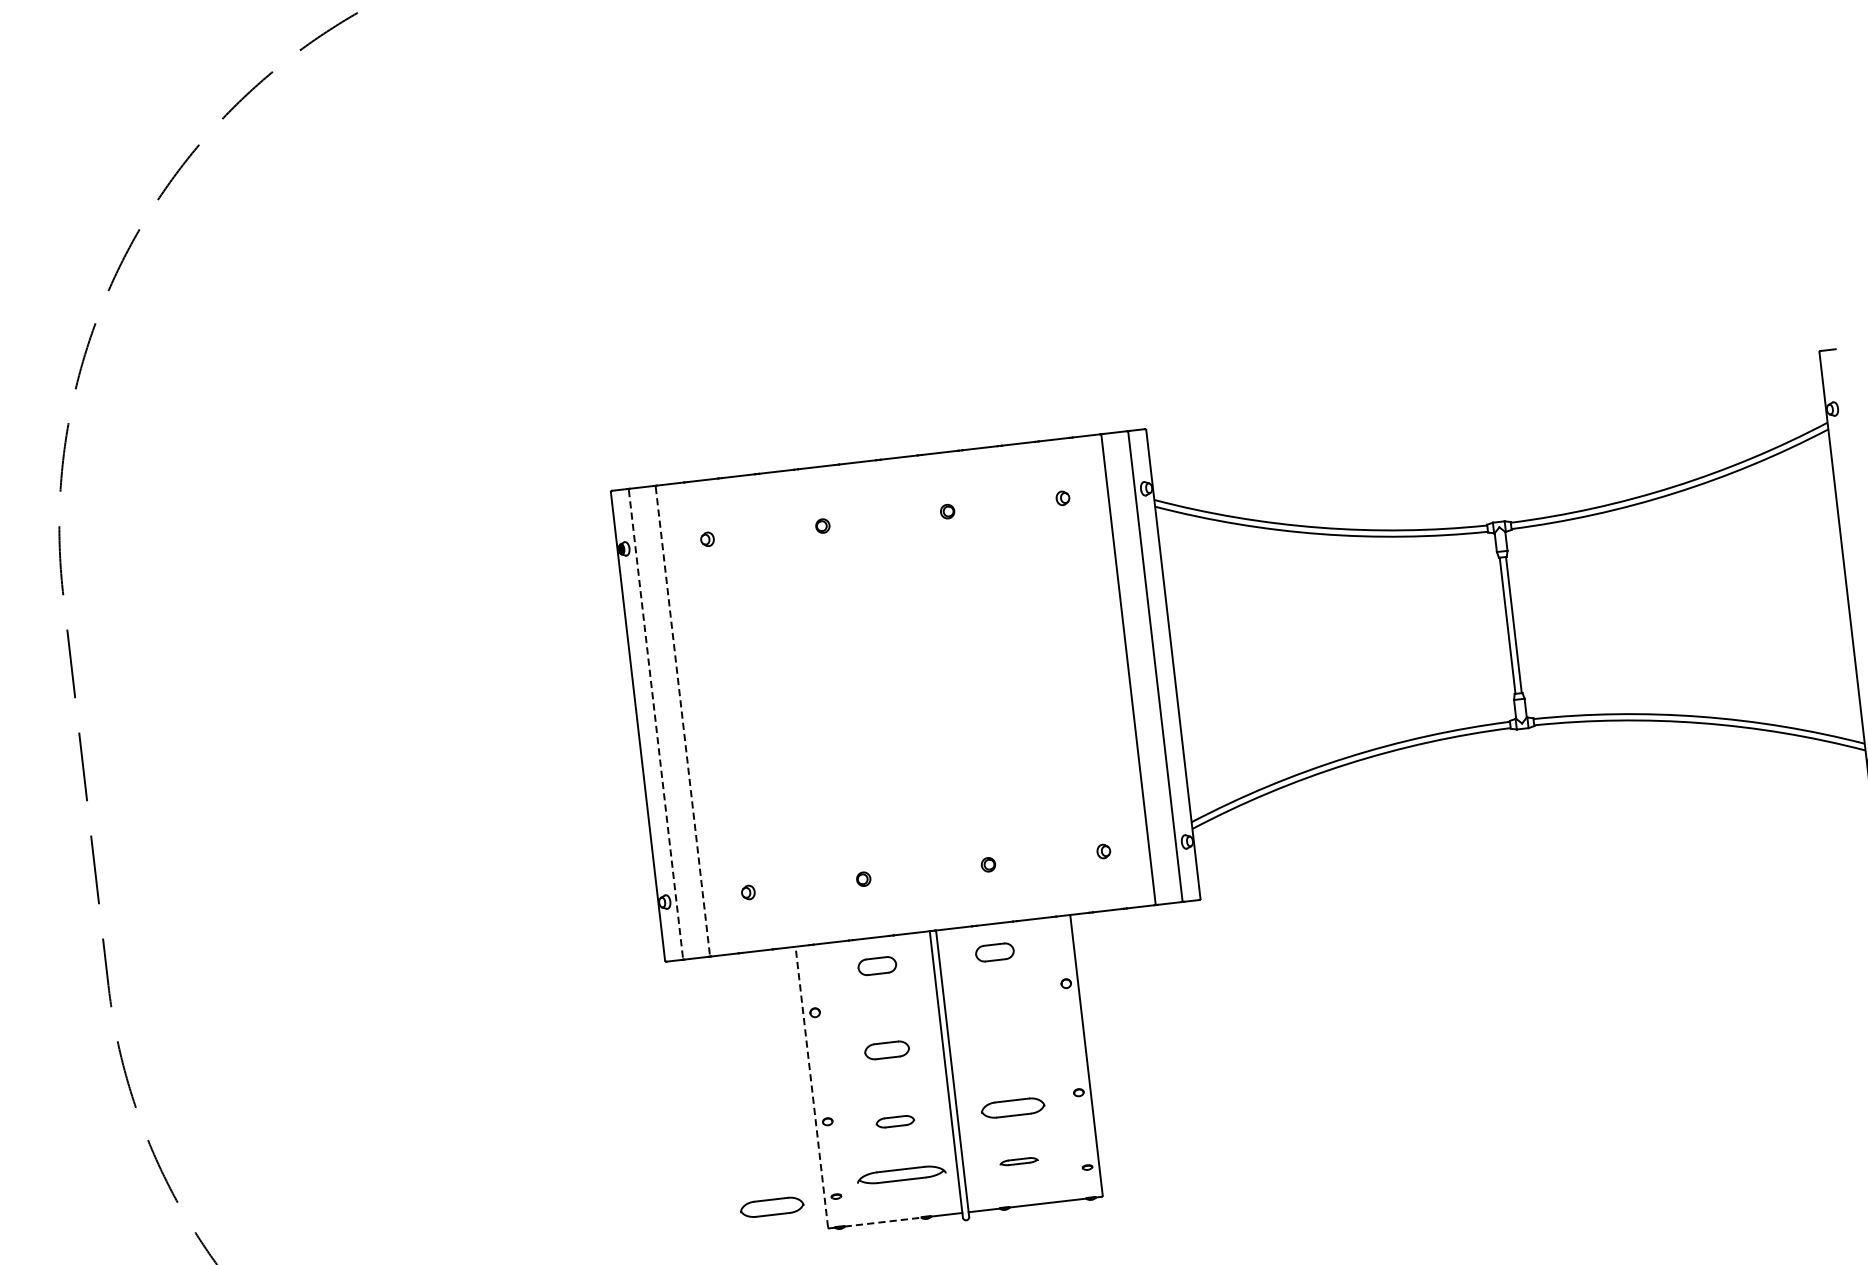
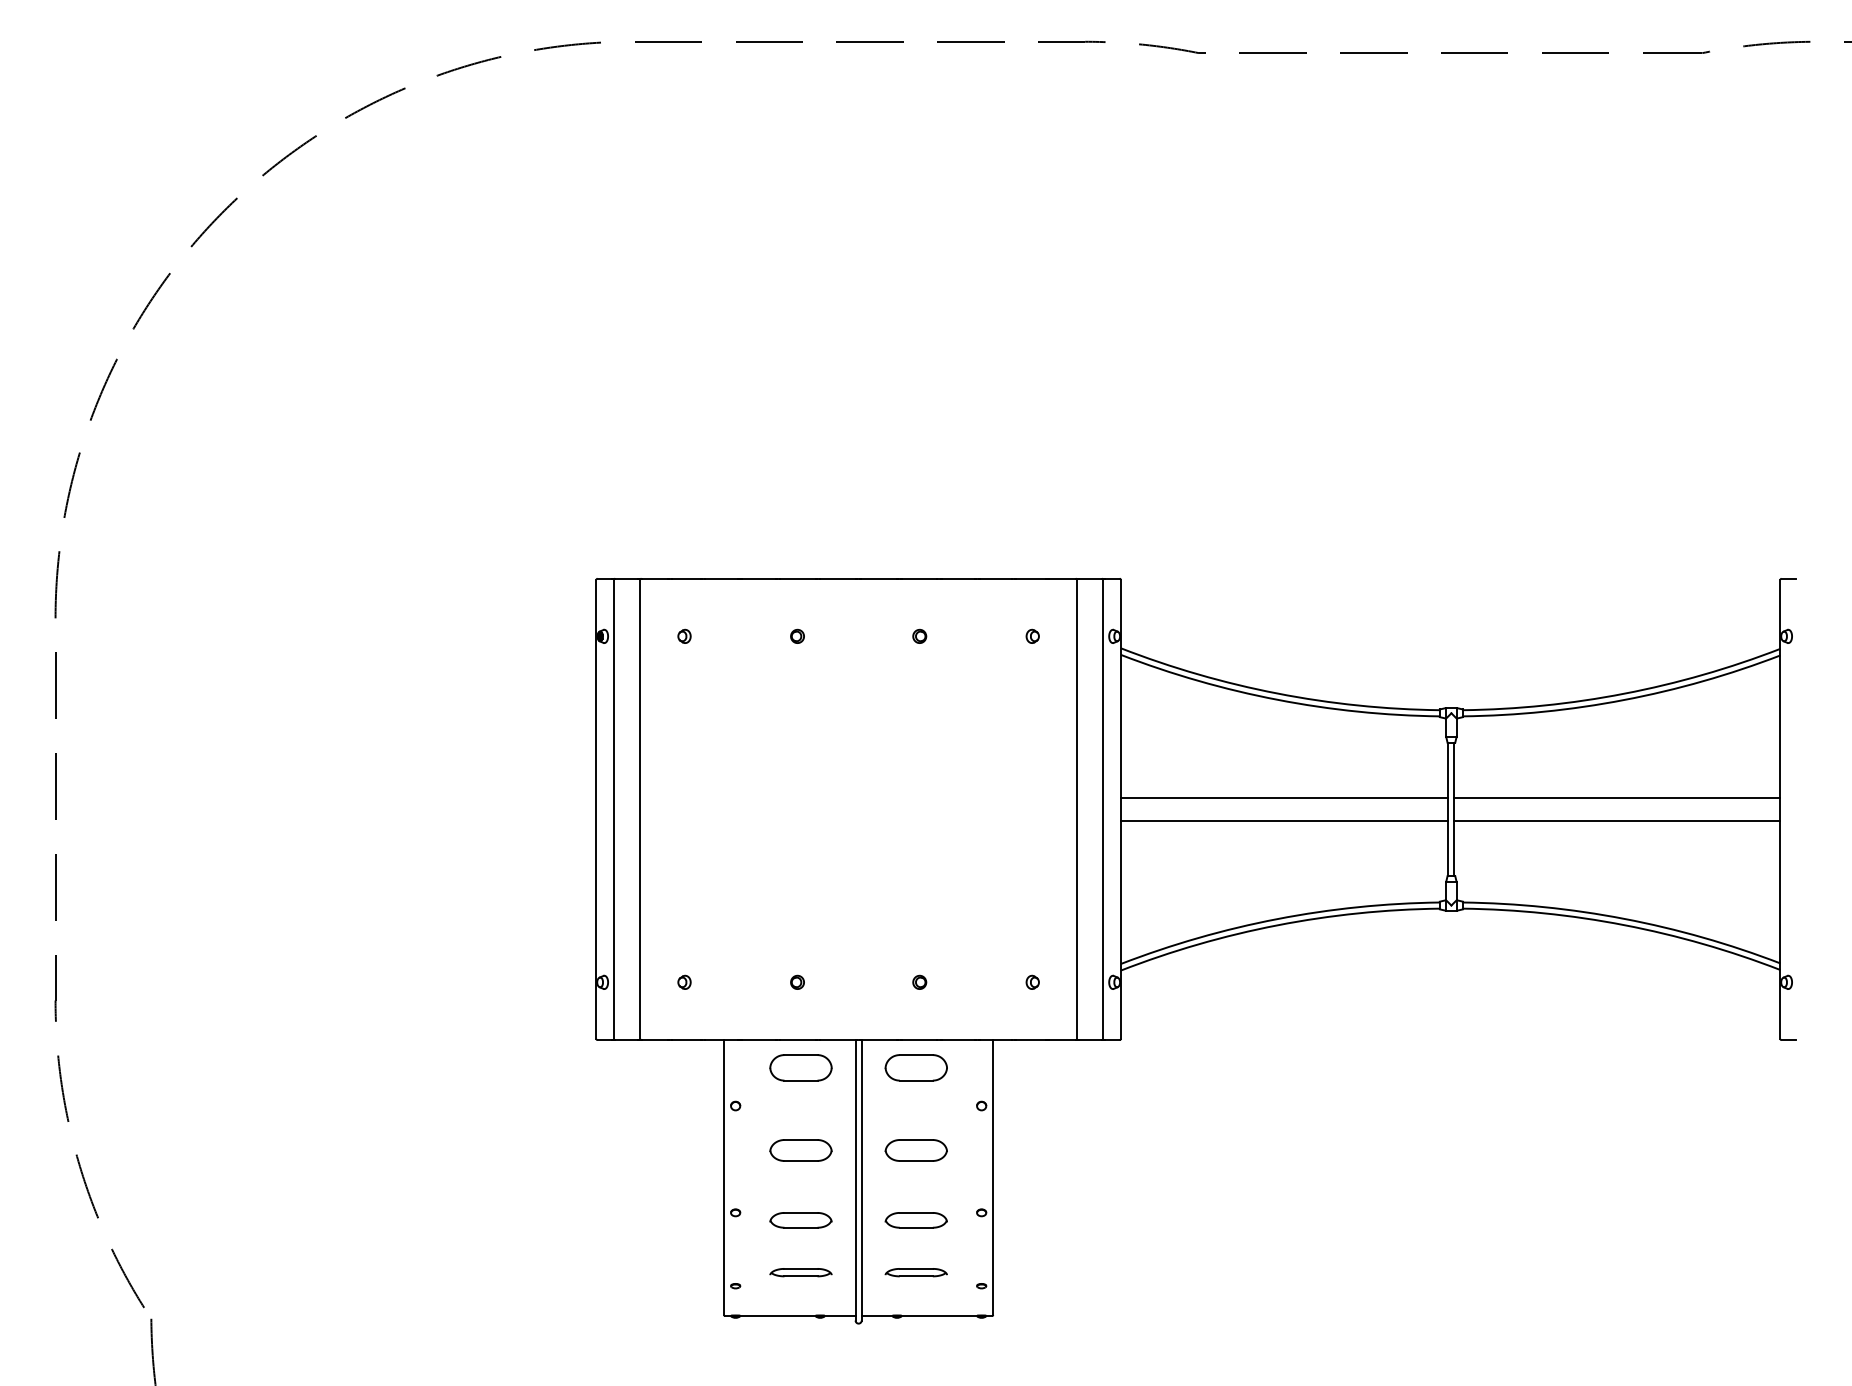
line: (1678, 593) -> (1617, 797), added
line: (1681, 618) -> (1617, 821), added
line: (1338, 632) -> (1284, 797), added
line: (1341, 657) -> (1284, 821), added
line: (682, 721) -> (640, 809), dashed -> solid
line: (656, 724) -> (614, 809), dashed -> solid
part: (994, 952) -> (915, 1067), size x1.67
part: (876, 965) -> (800, 1067), size x1.67
part: (1003, 1036) -> (915, 1150), added
part: (886, 1050) -> (800, 1150), size x1.43
line: (812, 1085) -> (724, 1176), dashed -> solid
part: (894, 1121) -> (800, 1220), size x1.67
part: (1018, 1161) -> (915, 1272), size x1.67
part: (901, 1175) -> (800, 1272), size x0.71
part: (771, 1207) -> (671, 1289), removed
line: (882, 1222) -> (777, 1316), dashed -> solid

